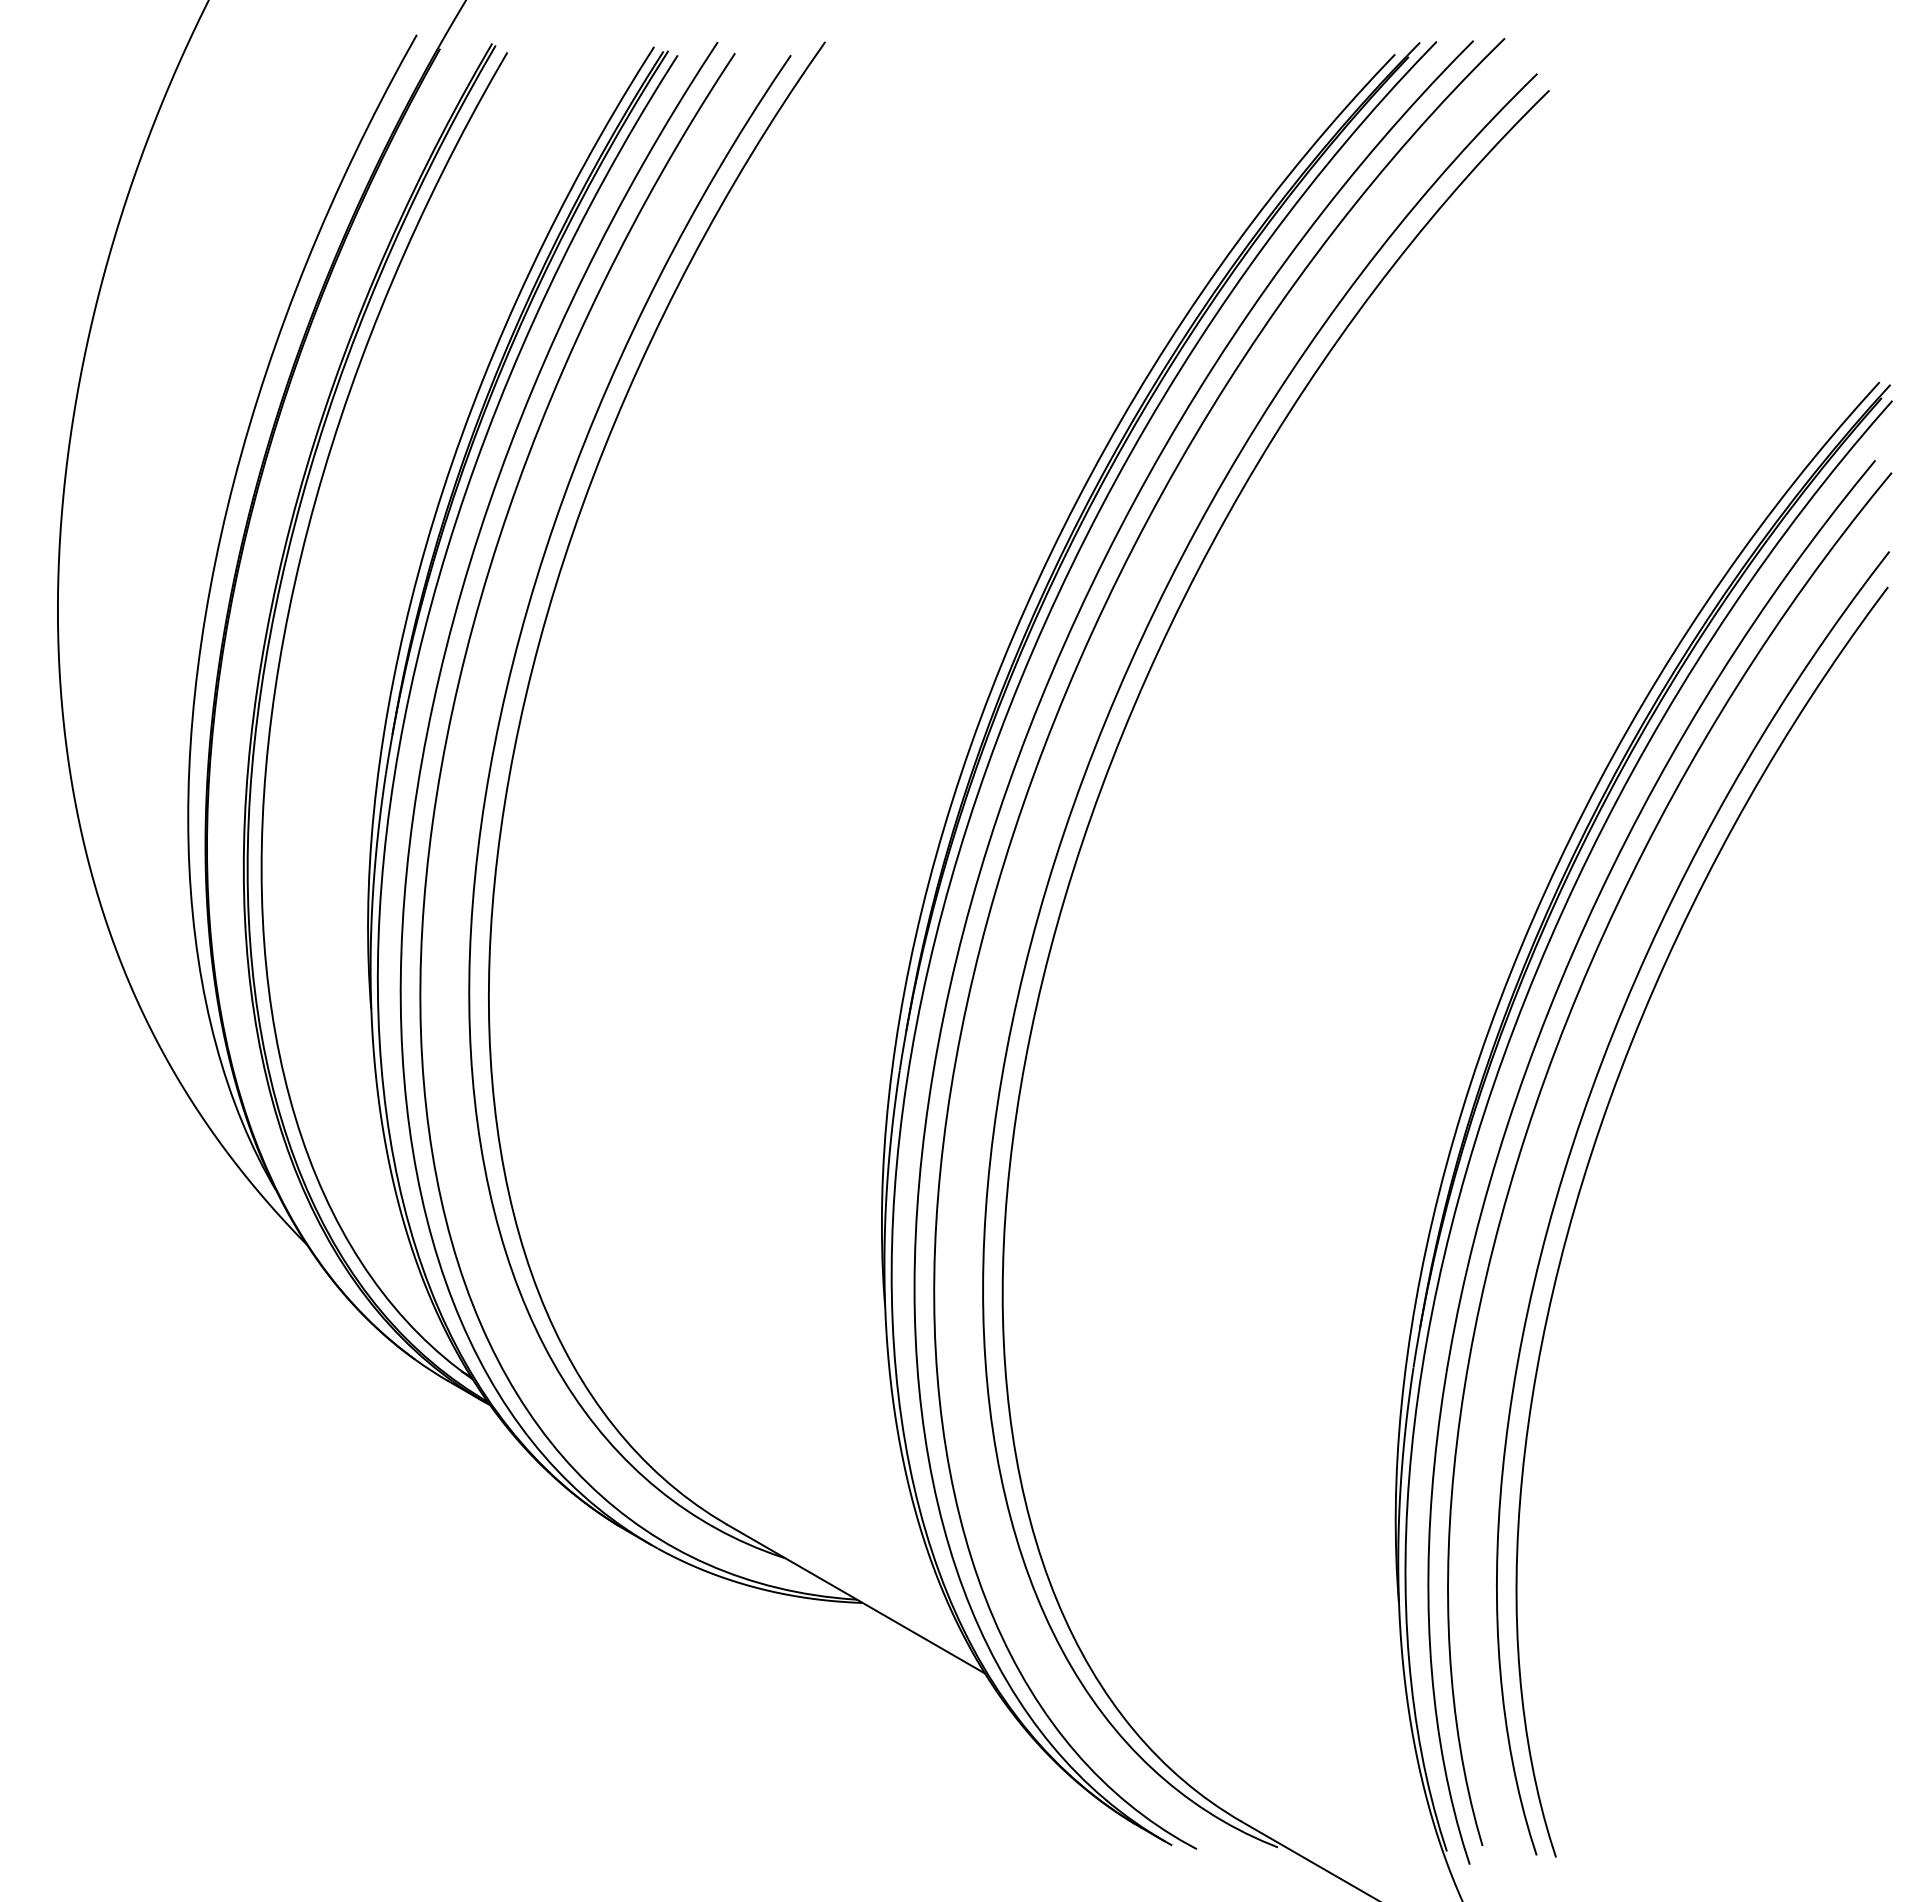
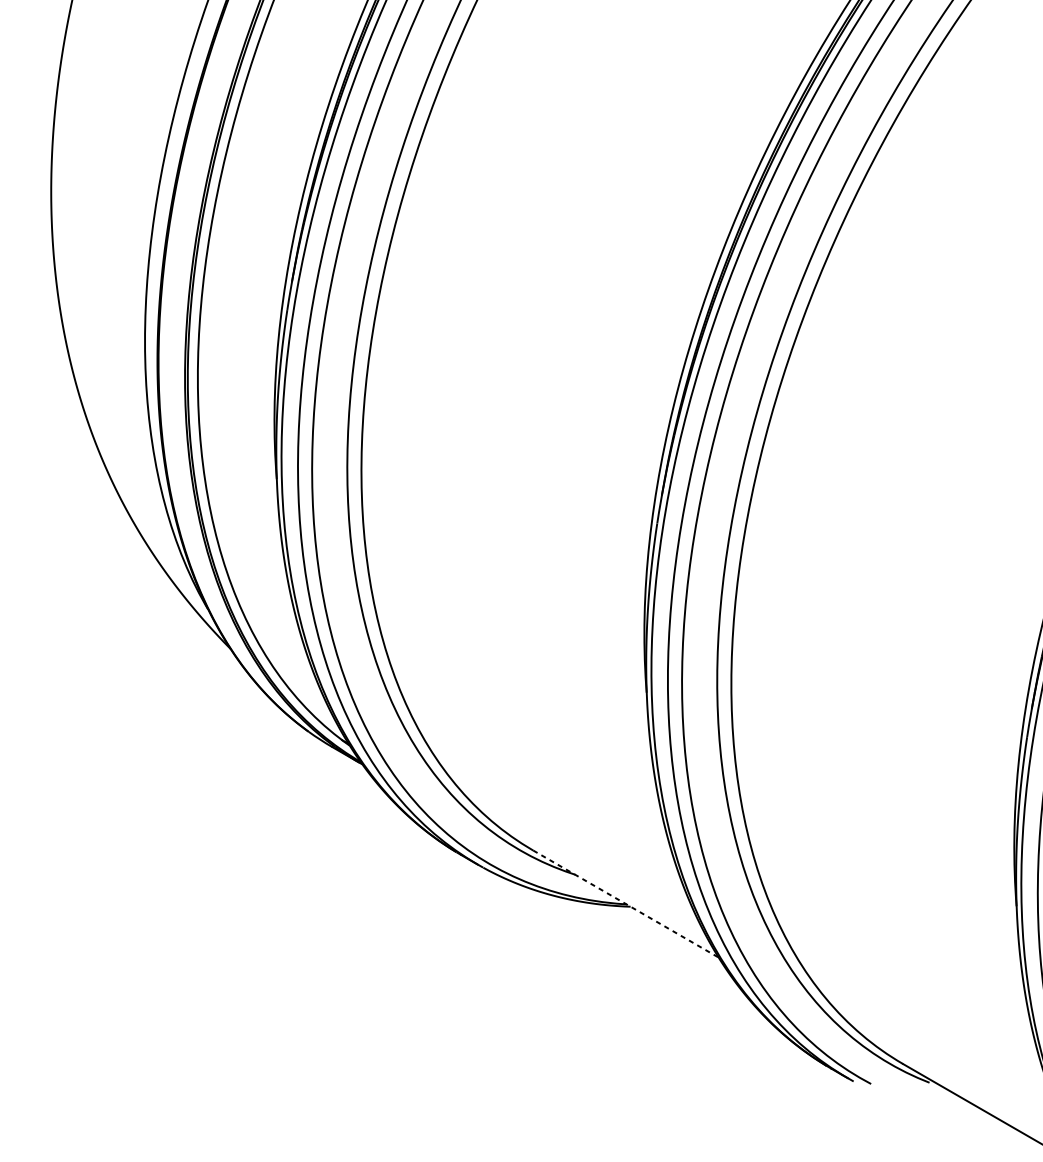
line: (856, 1599) -> (626, 904), solid -> dashed

